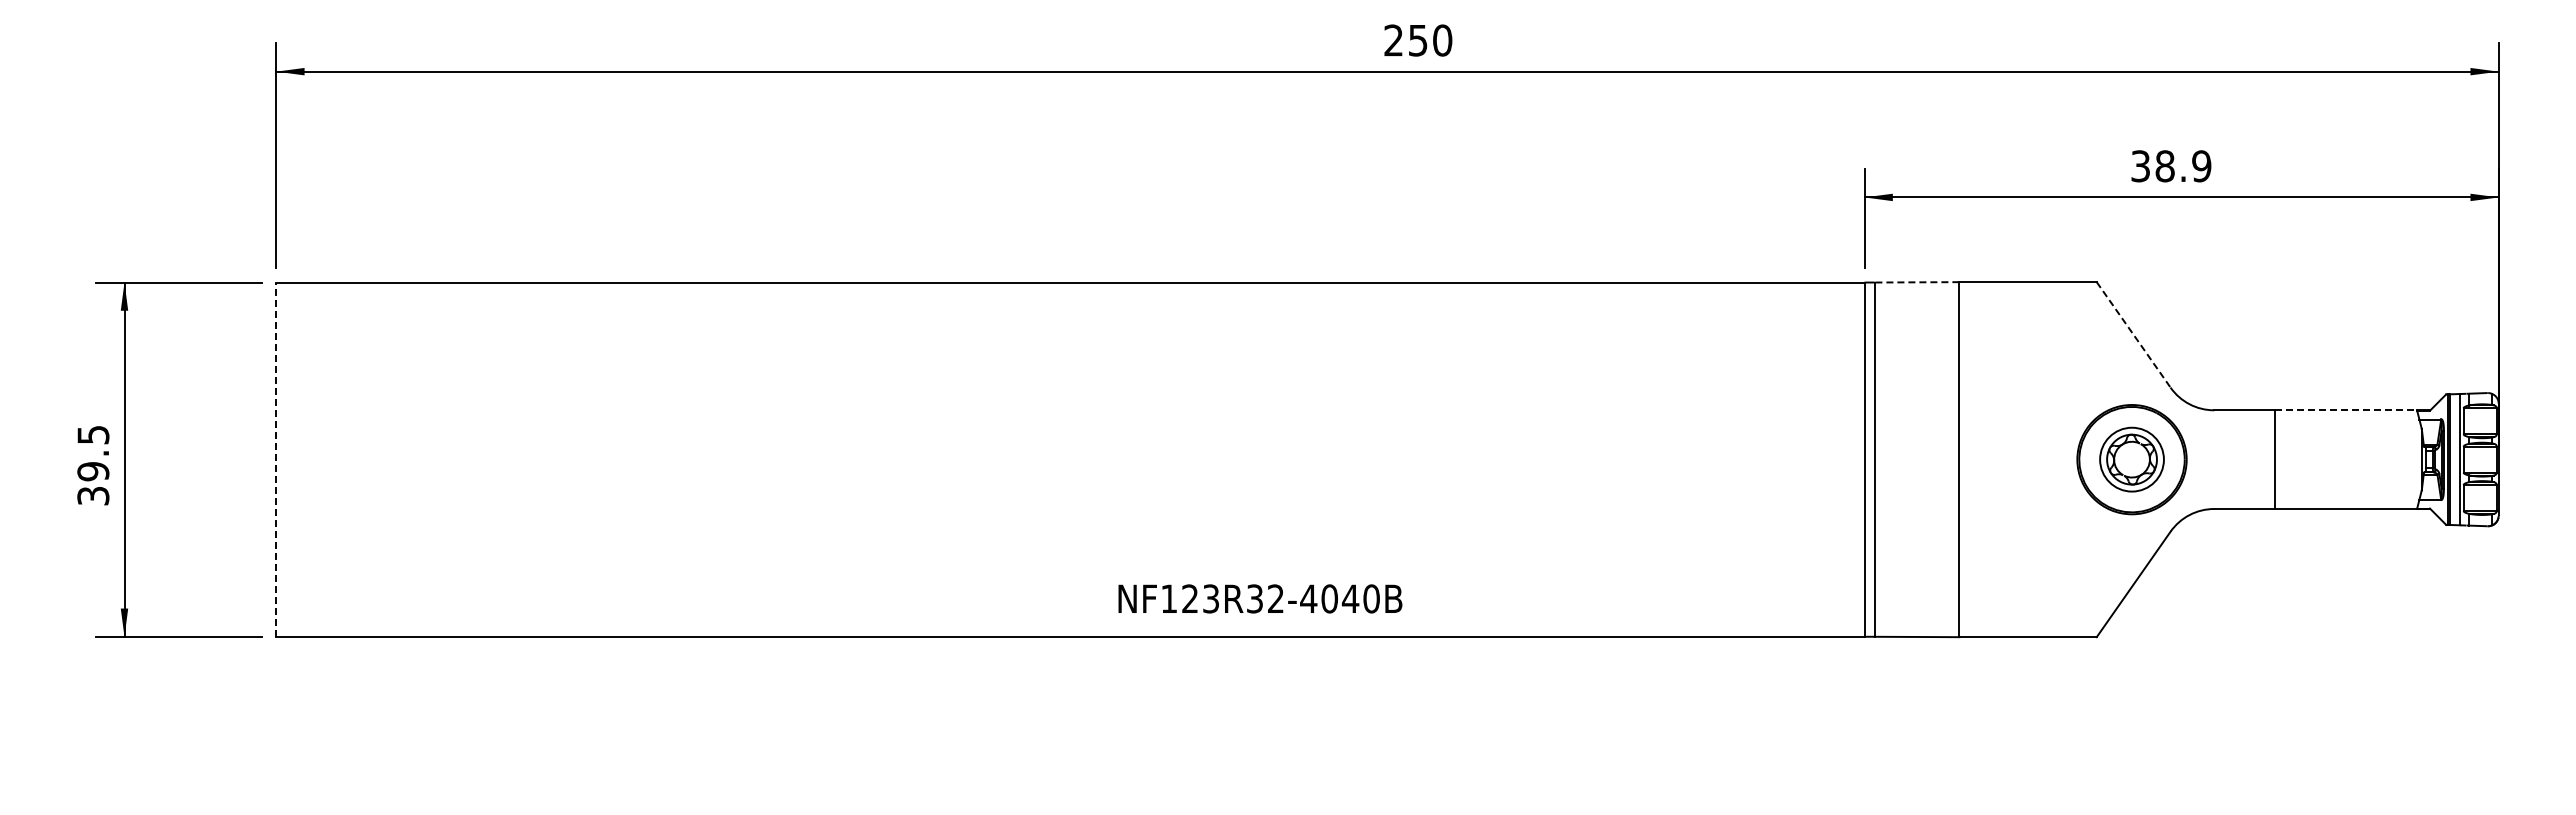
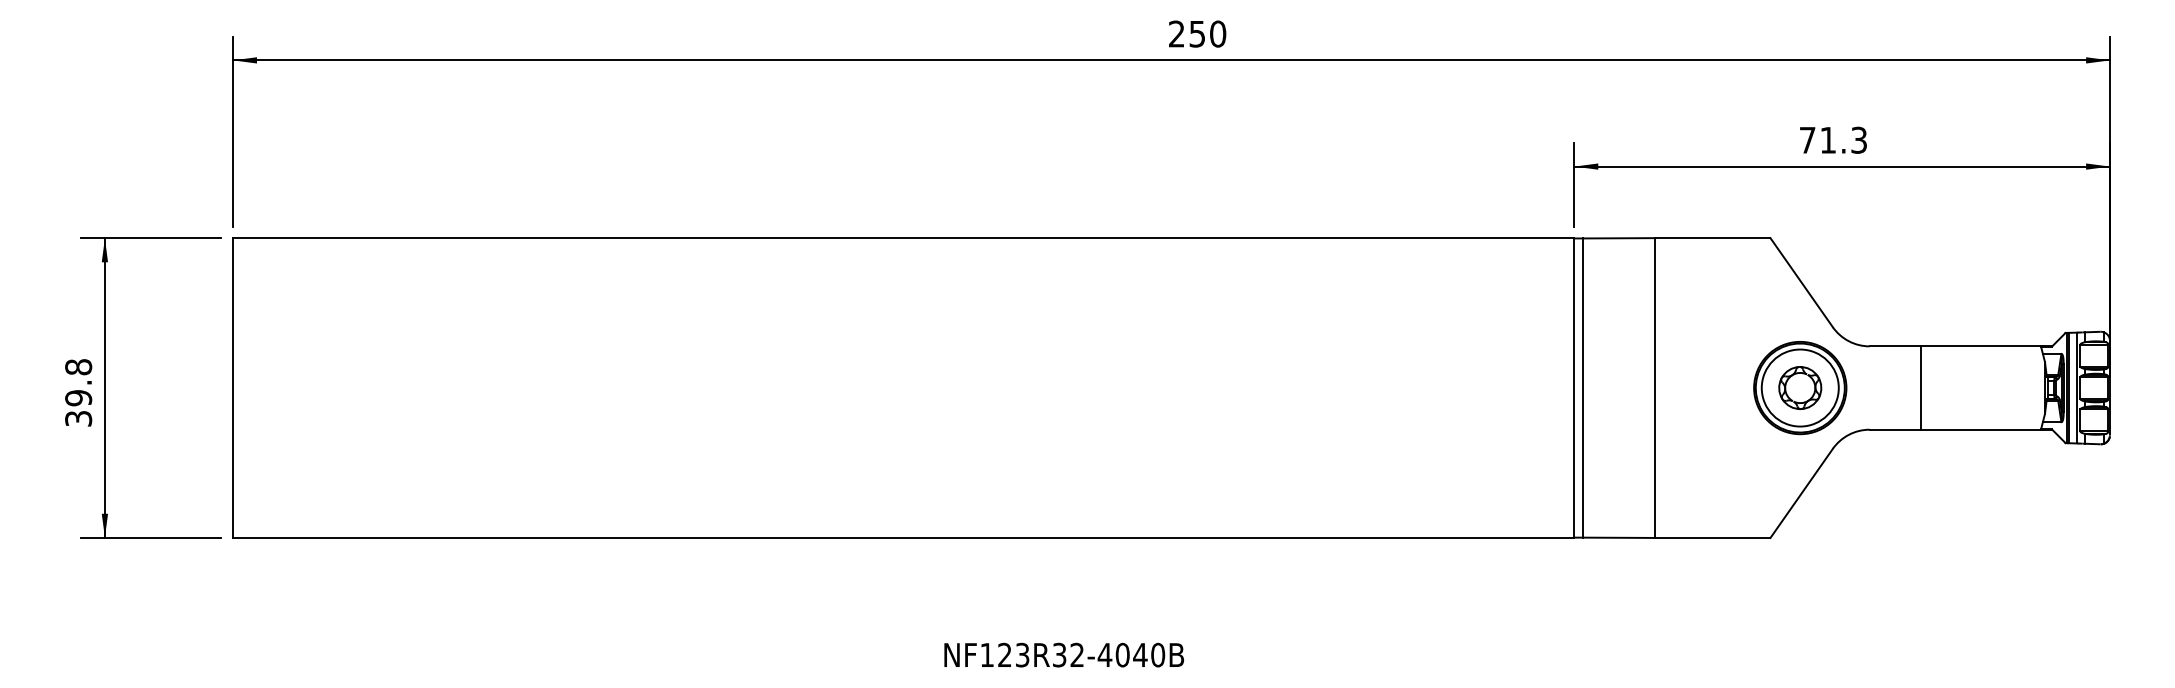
text: (2171, 166) -> (1833, 140), 38.9 -> 71.3
line: (1916, 282) -> (1618, 238), dashed -> solid
line: (2133, 335) -> (1801, 283), dashed -> solid
line: (2346, 410) -> (1981, 346), dashed -> solid
text: (93, 434) -> (78, 366), 39.5 -> 39.8
line: (276, 459) -> (233, 387), dashed -> solid
circle: (2131, 459) -> (1799, 387), size x1.43
text: (1260, 598) -> (1064, 654), moved

